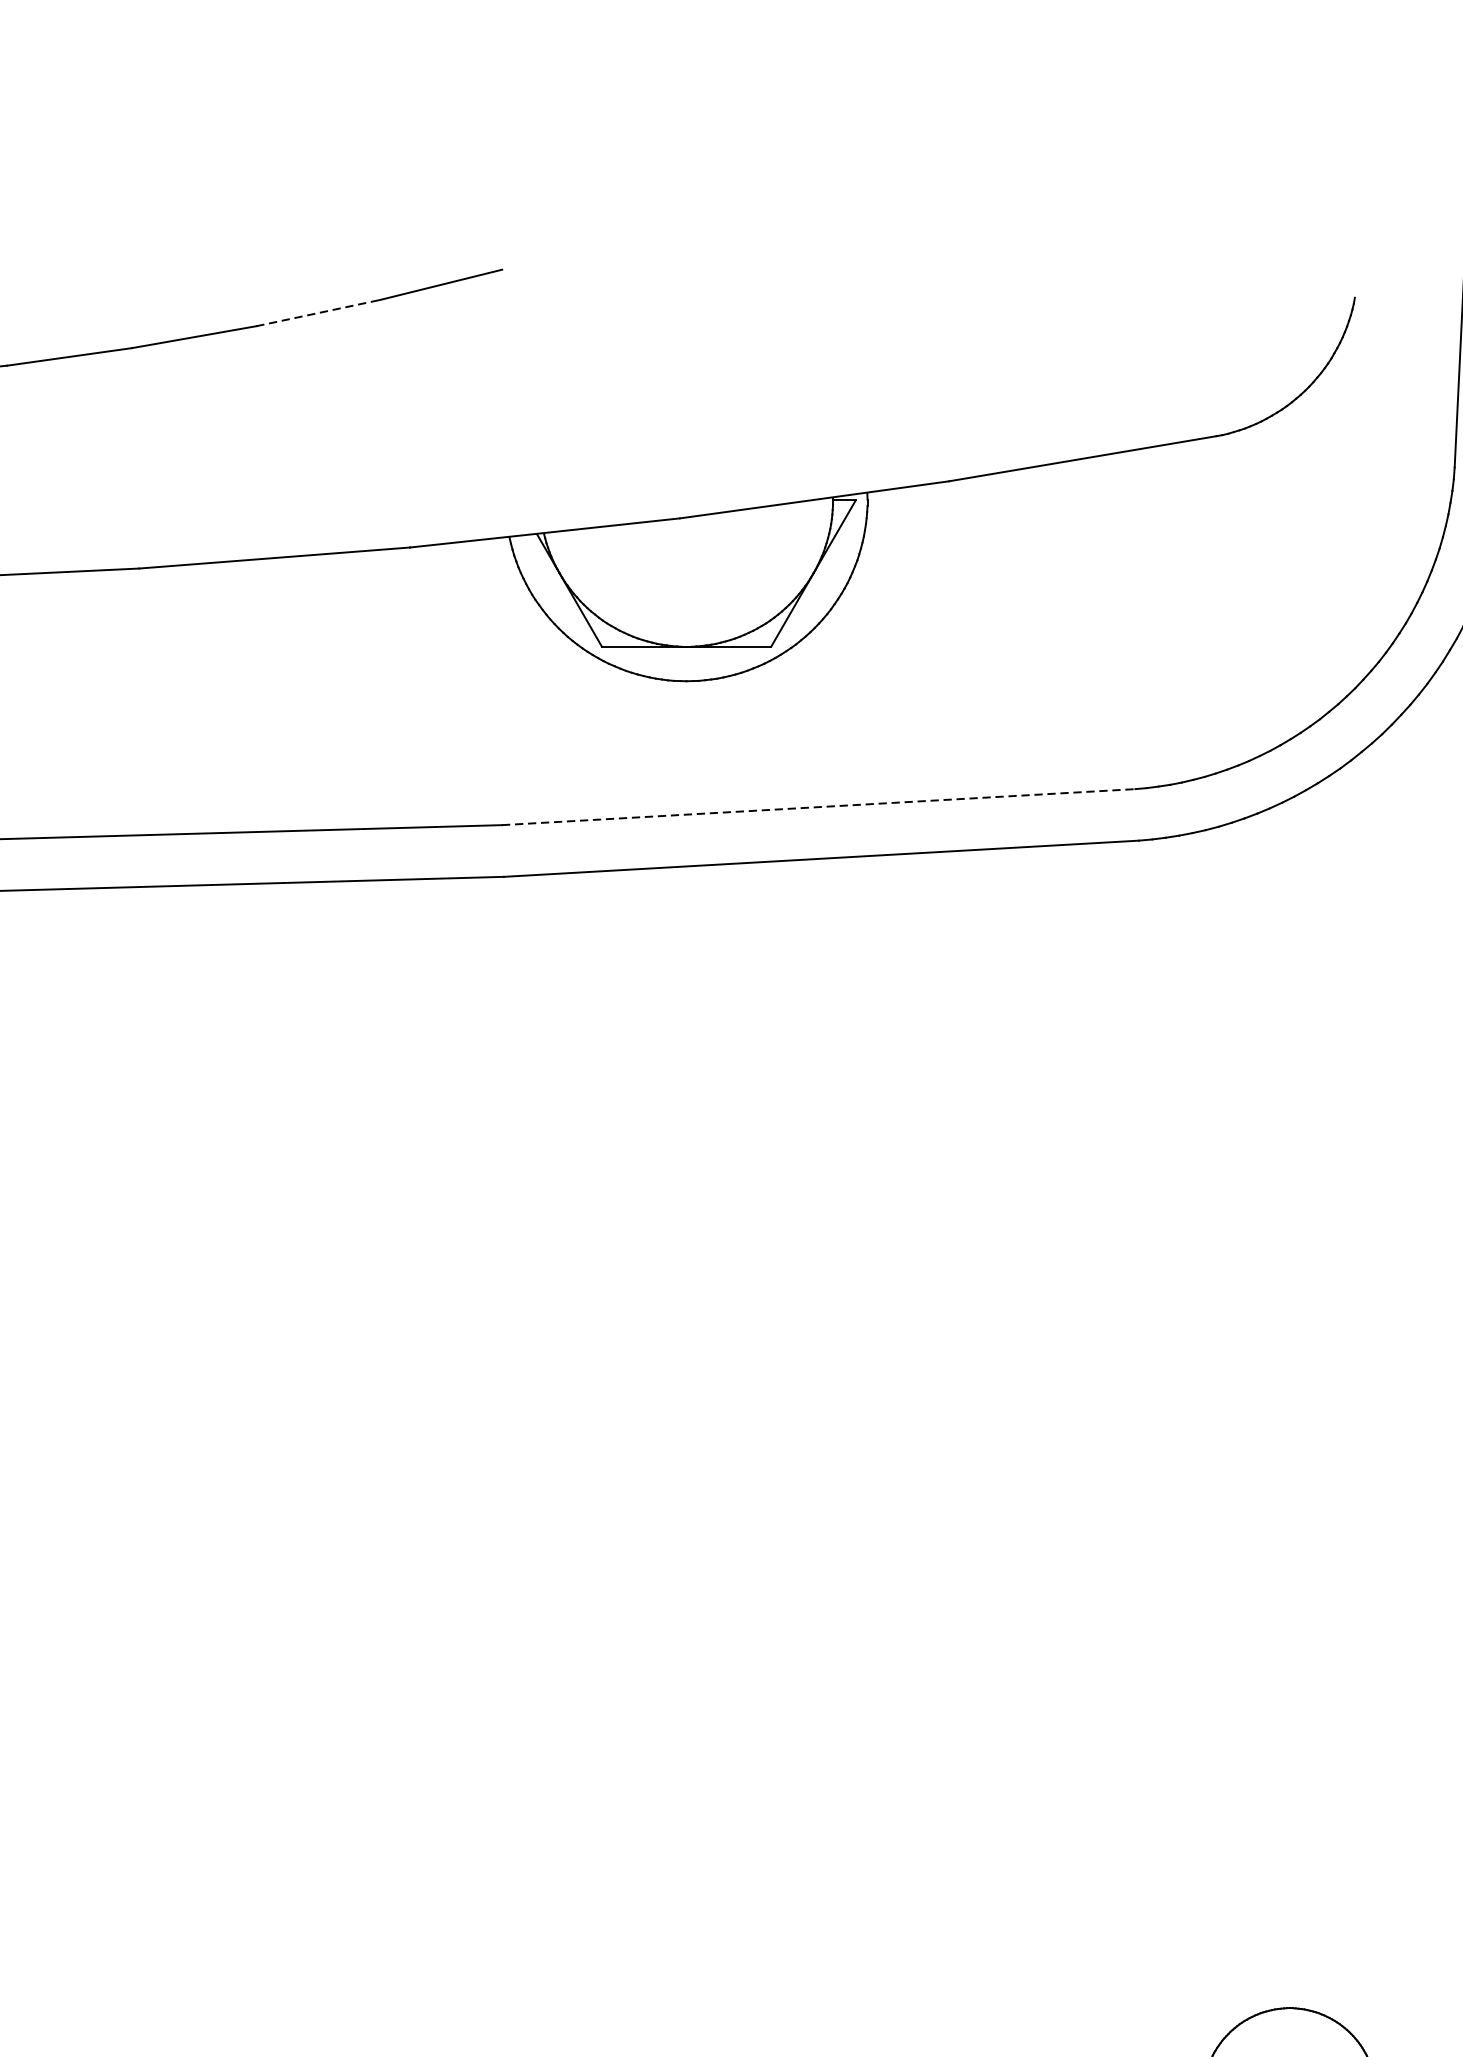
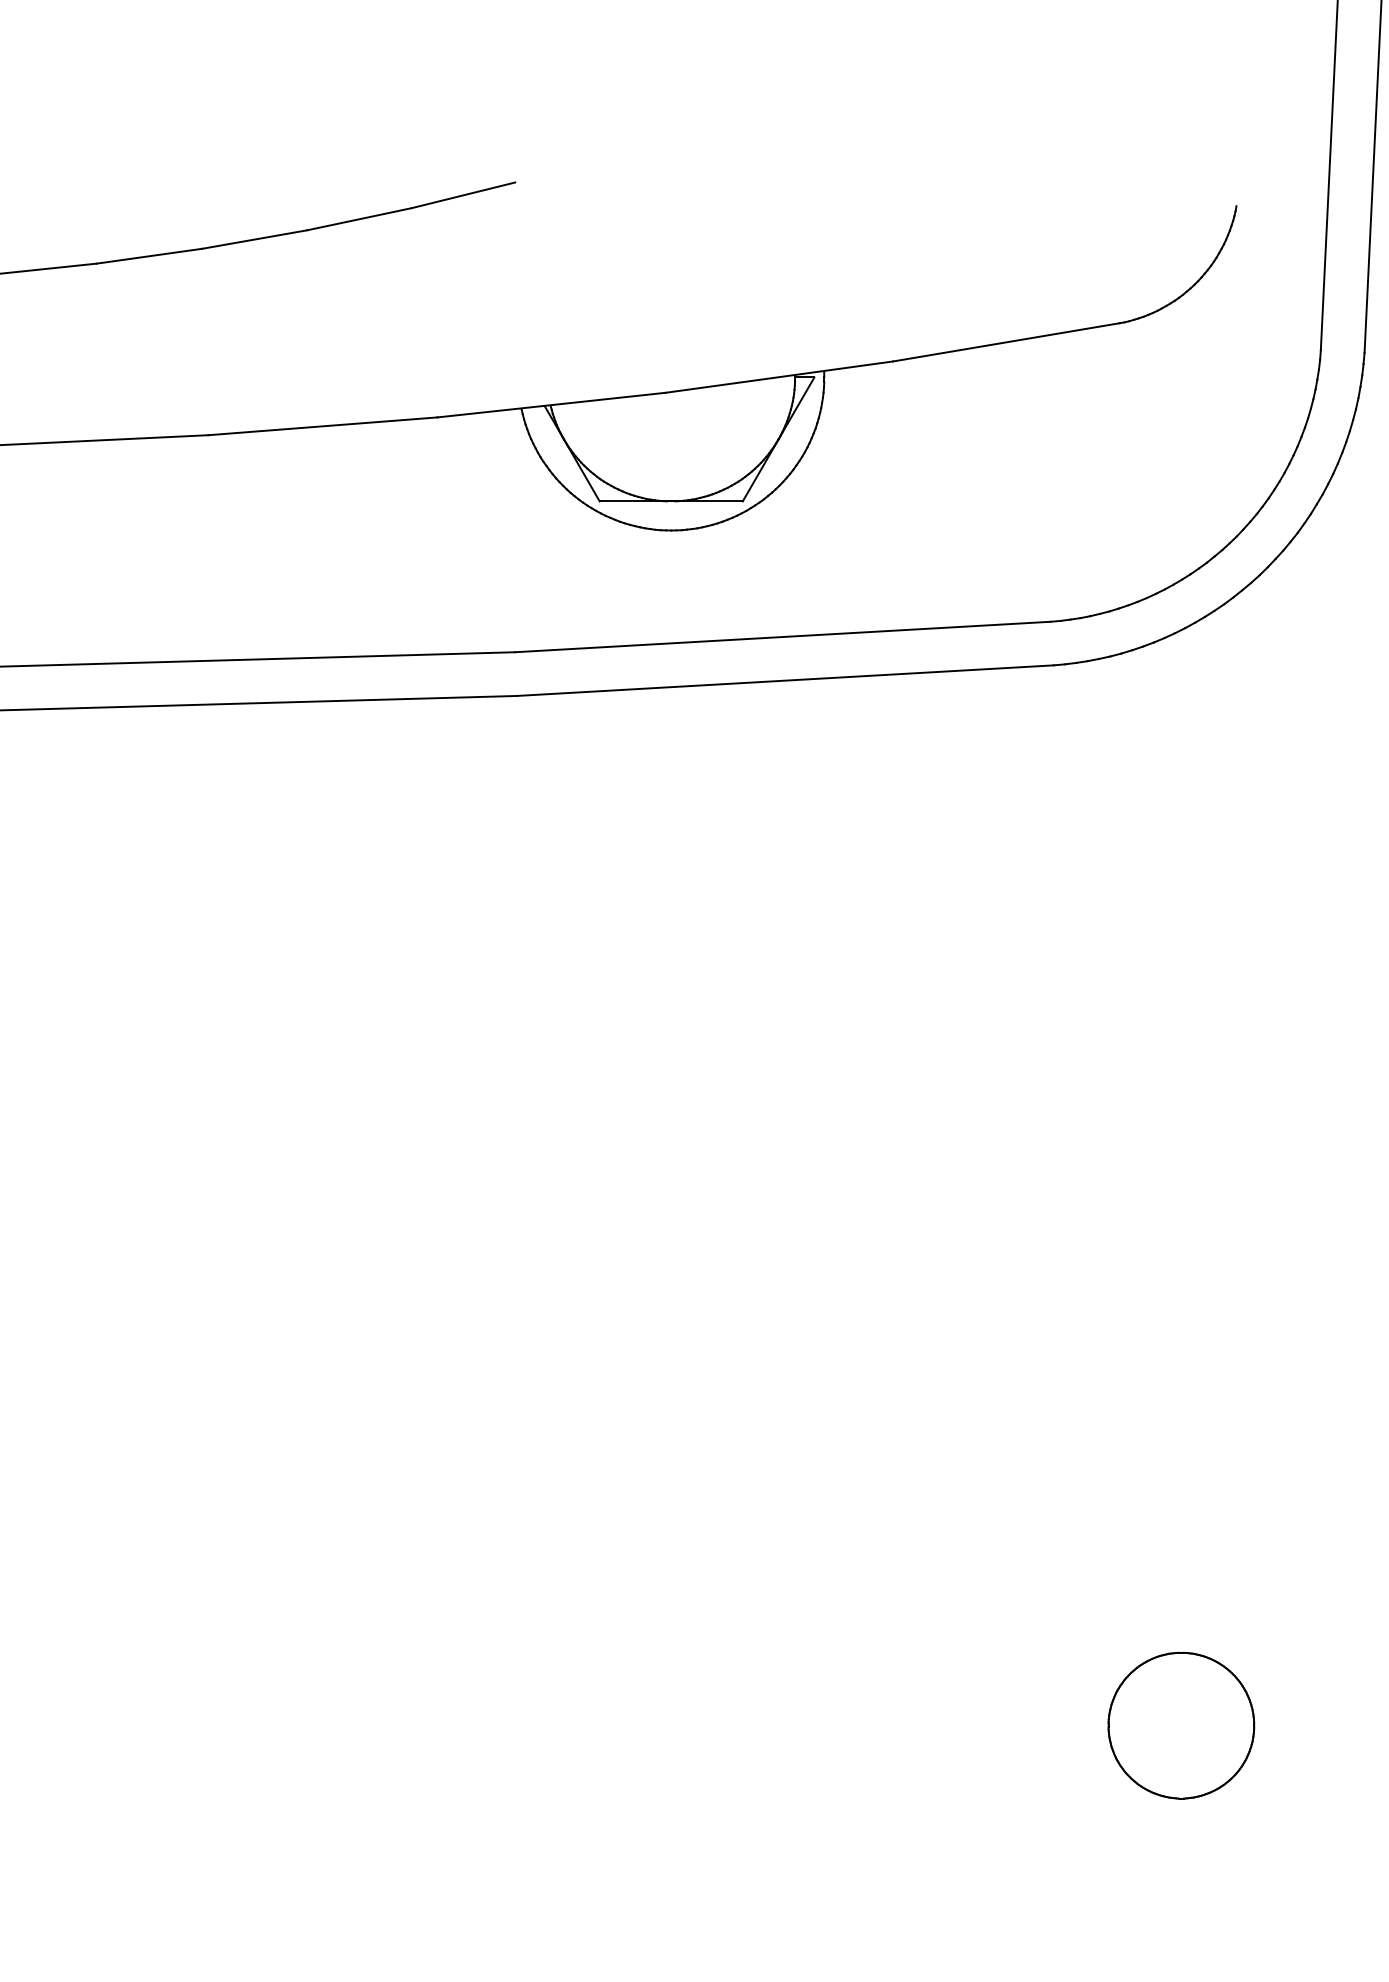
line: (319, 313) -> (360, 219), dashed -> solid
line: (819, 806) -> (783, 636), dashed -> solid

